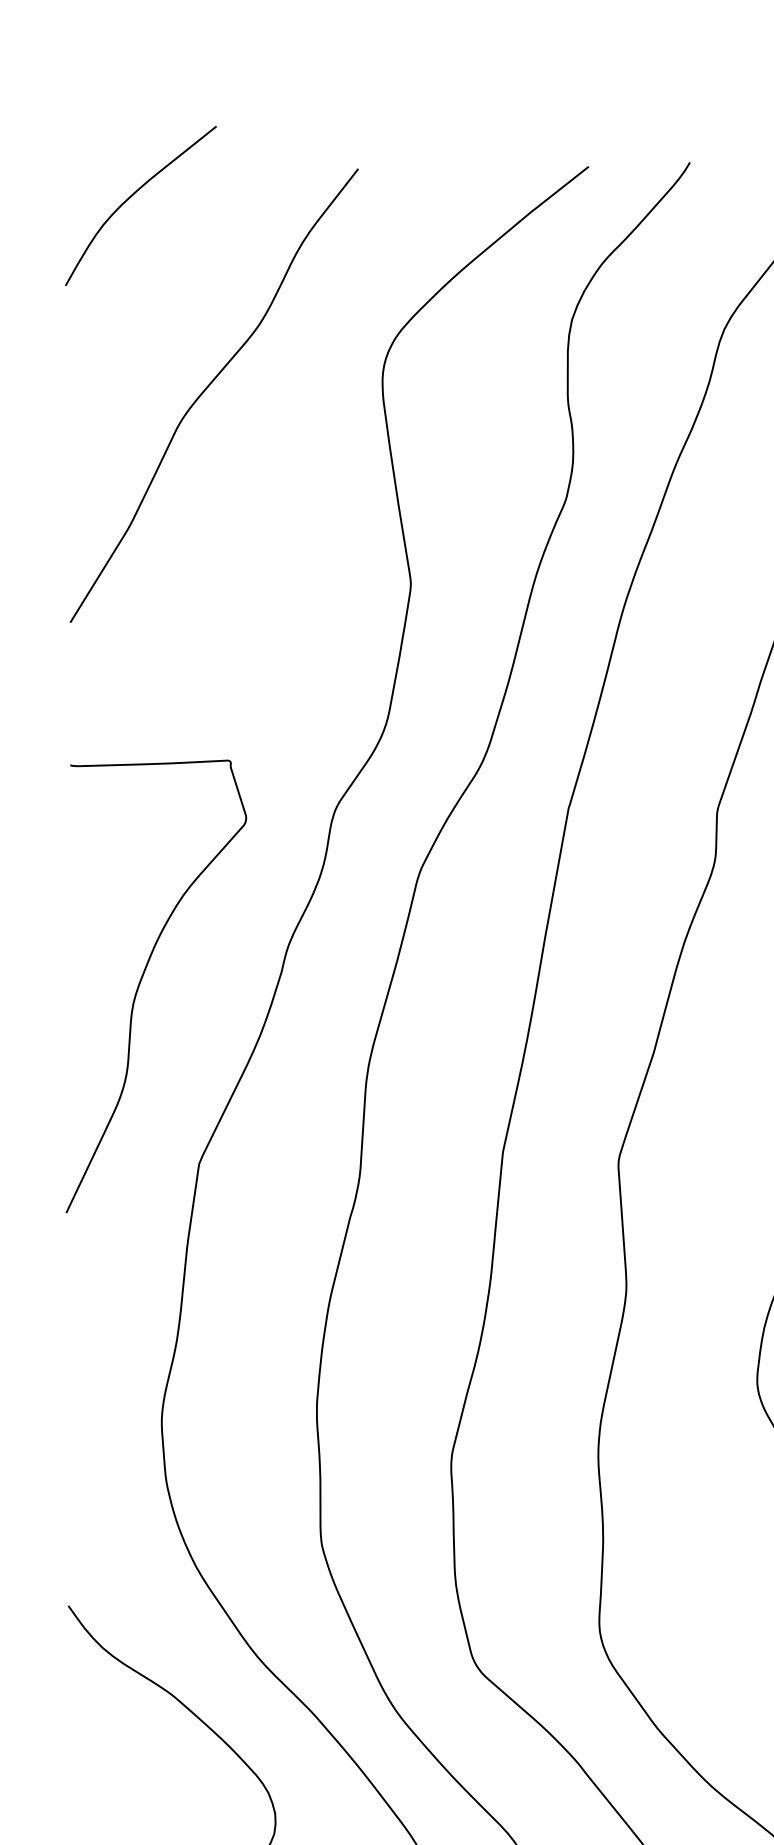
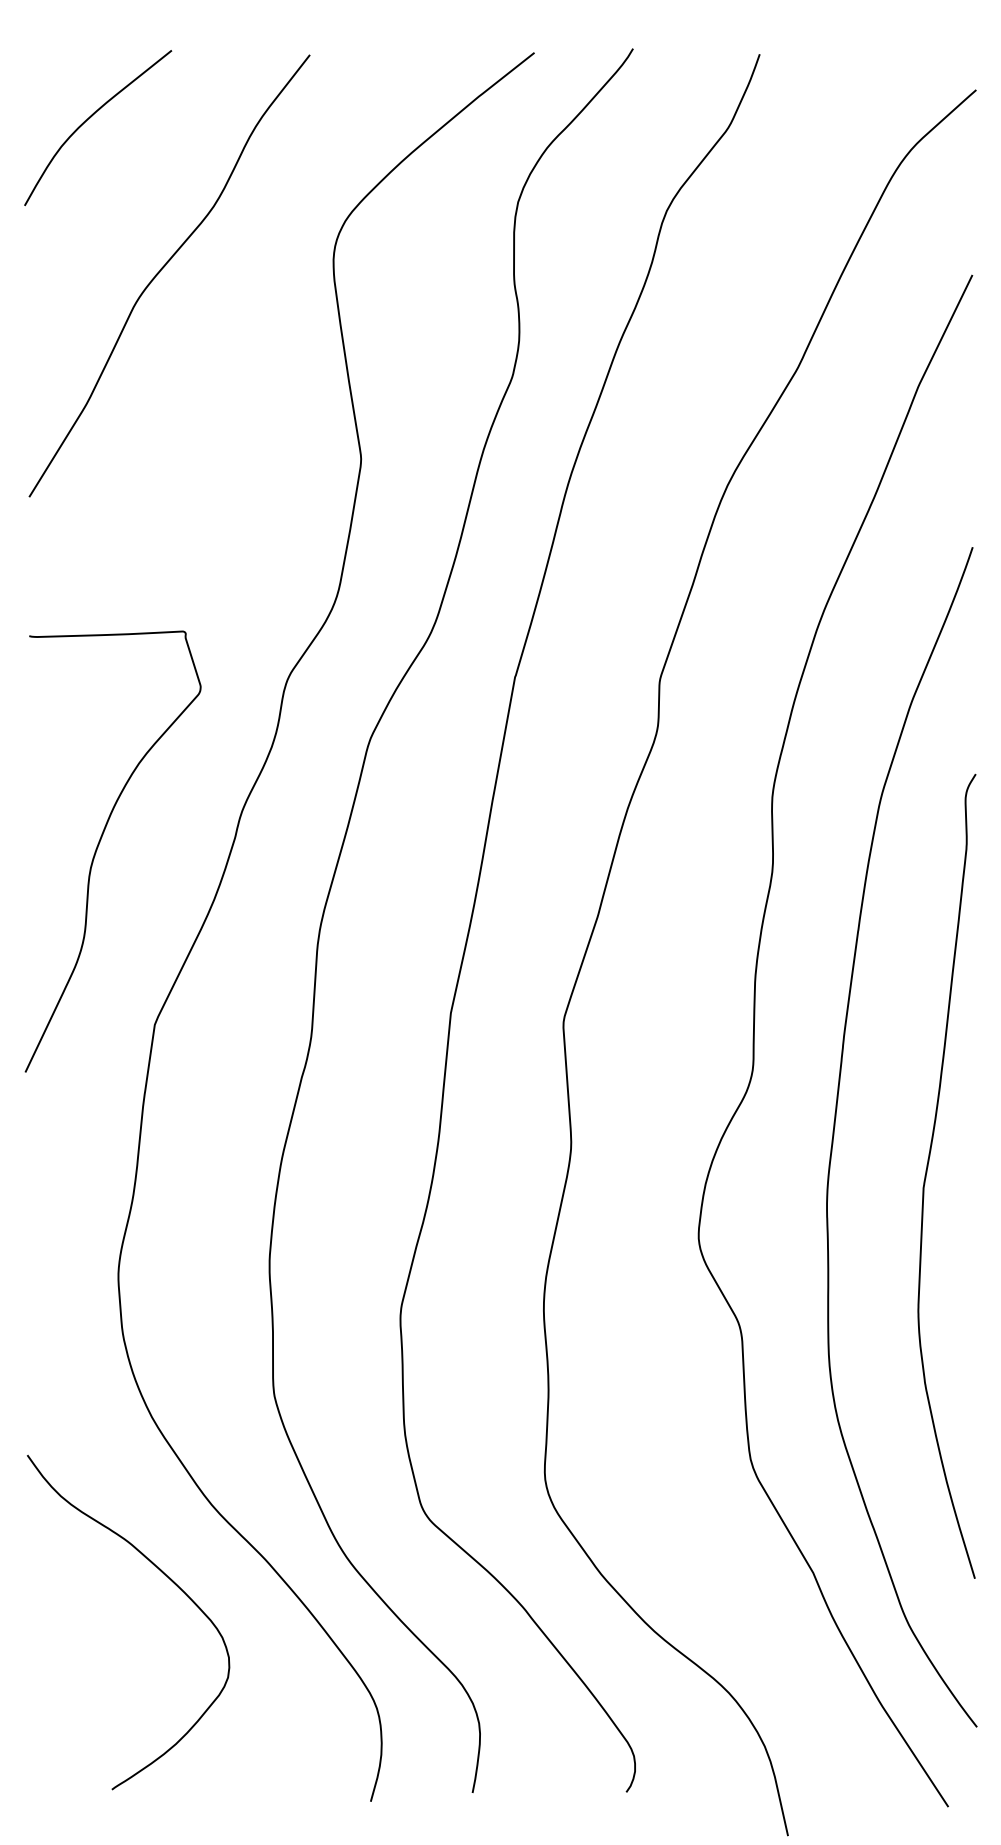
curve: (133, 196) -> (90, 118), moved

